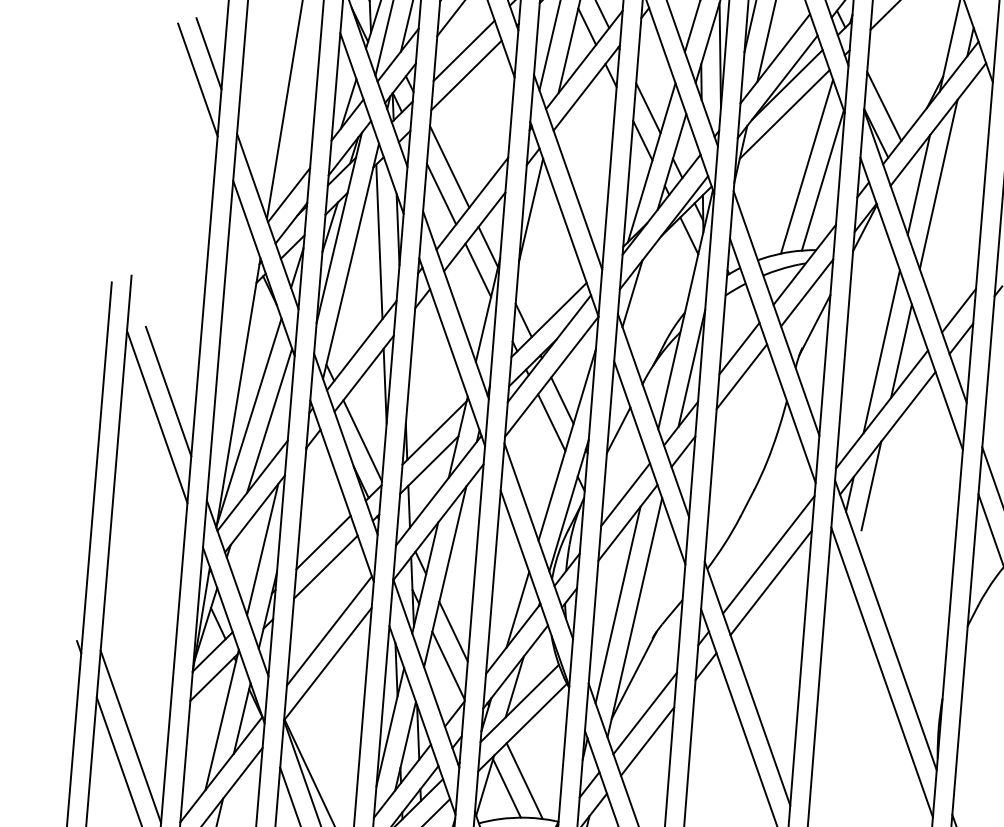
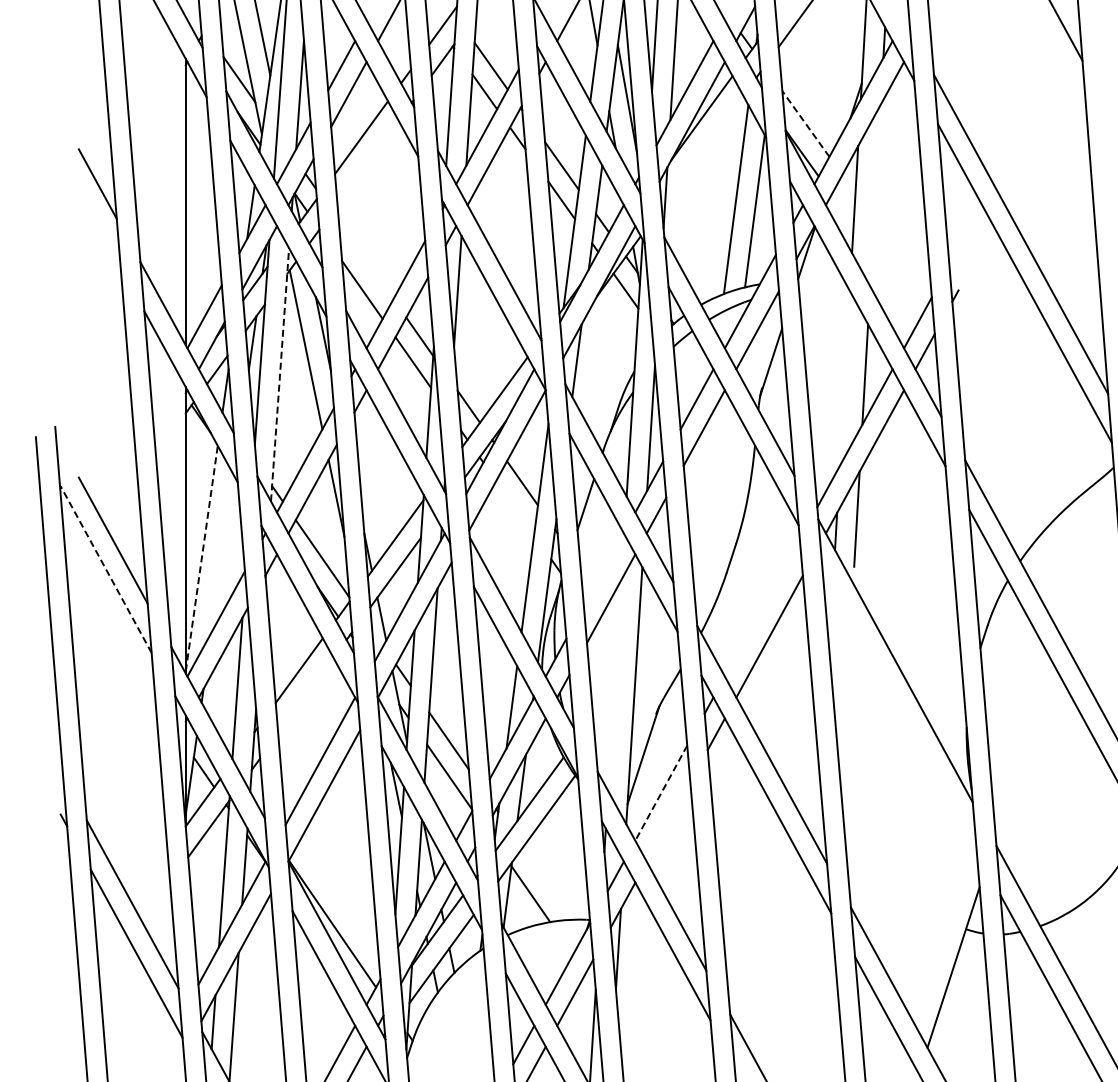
line: (465, 75) -> (367, 162), removed
line: (197, 80) -> (90, 213), removed
line: (883, 105) -> (805, 123), solid -> dashed
line: (785, 113) -> (704, 148), removed
line: (449, 166) -> (365, 260), removed
line: (938, 184) -> (875, 195), removed
line: (351, 261) -> (280, 374), solid -> dashed
line: (881, 351) -> (844, 378), removed
line: (157, 417) -> (106, 569), solid -> dashed
line: (269, 420) -> (222, 553), removed
line: (248, 421) -> (201, 558), solid -> dashed
line: (552, 422) -> (515, 507), removed
line: (625, 494) -> (603, 569), removed
line: (768, 554) -> (761, 607), removed
line: (325, 566) -> (305, 695), removed
line: (617, 605) -> (614, 685), removed
line: (881, 672) -> (899, 710), removed
line: (645, 713) -> (661, 793), solid -> dashed
line: (647, 741) -> (668, 821), removed
line: (524, 780) -> (547, 883), removed

